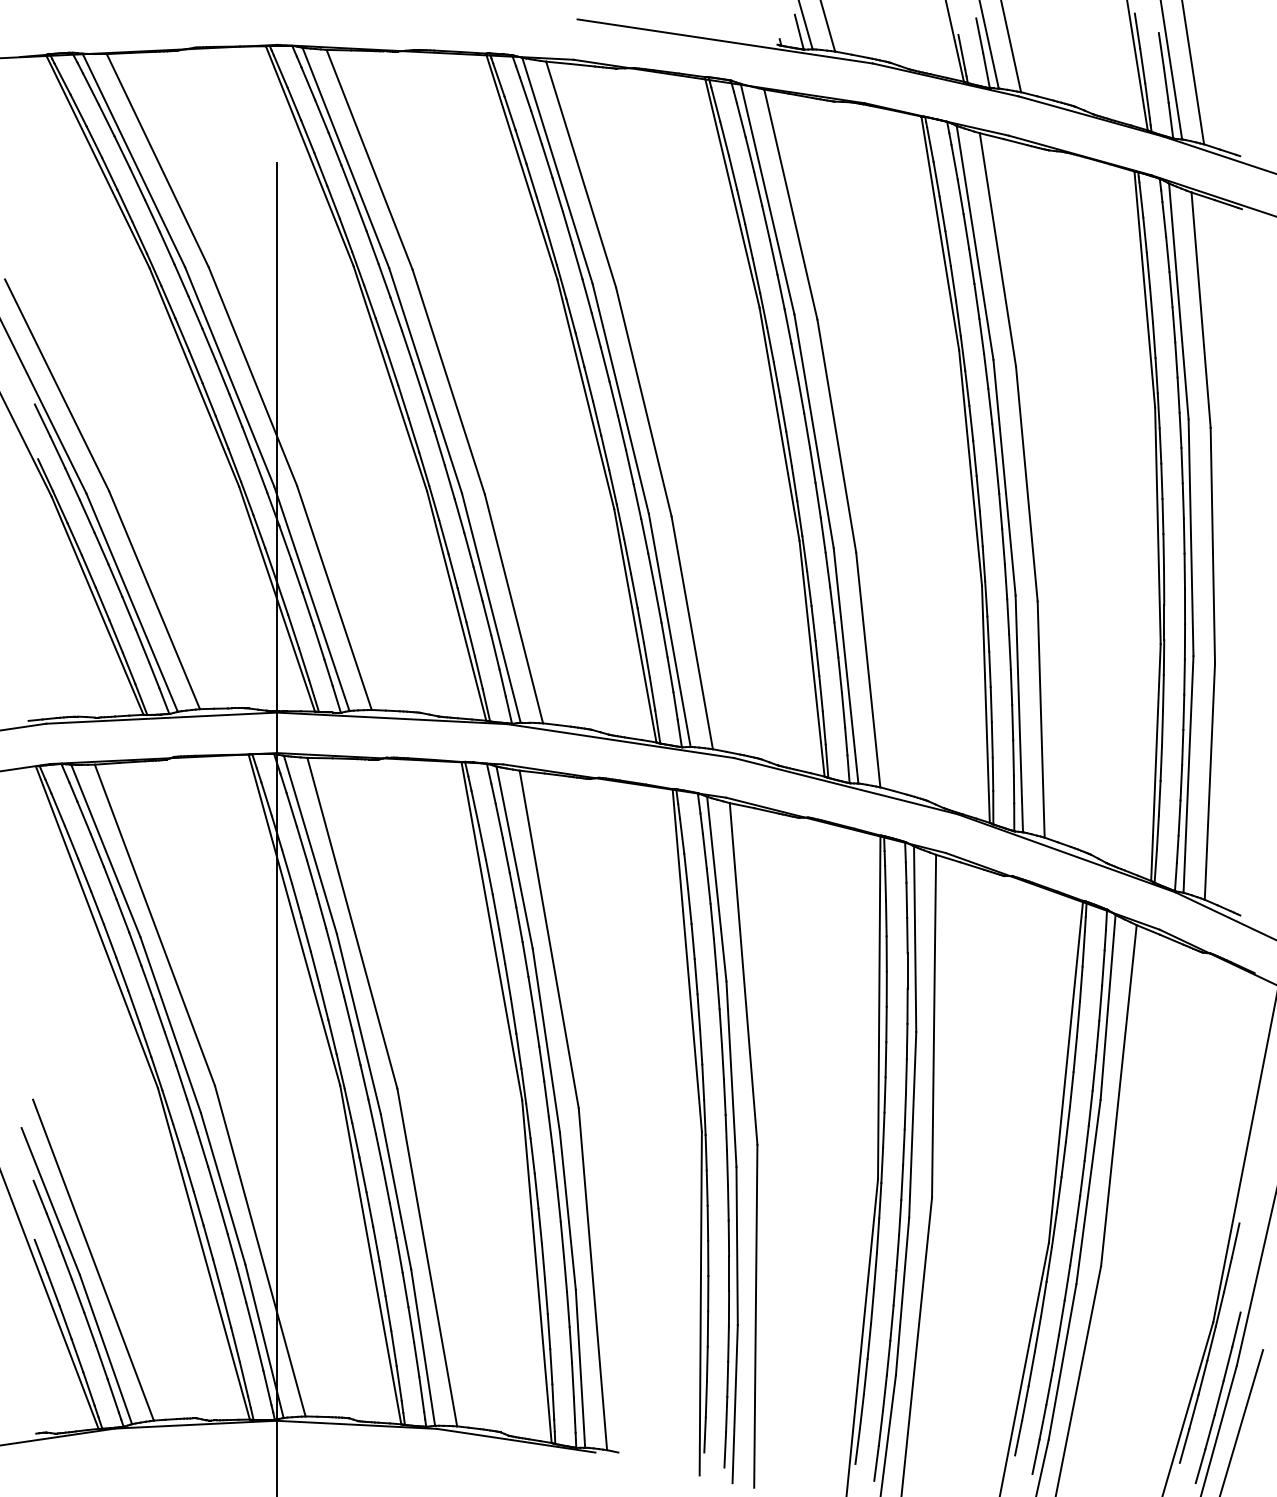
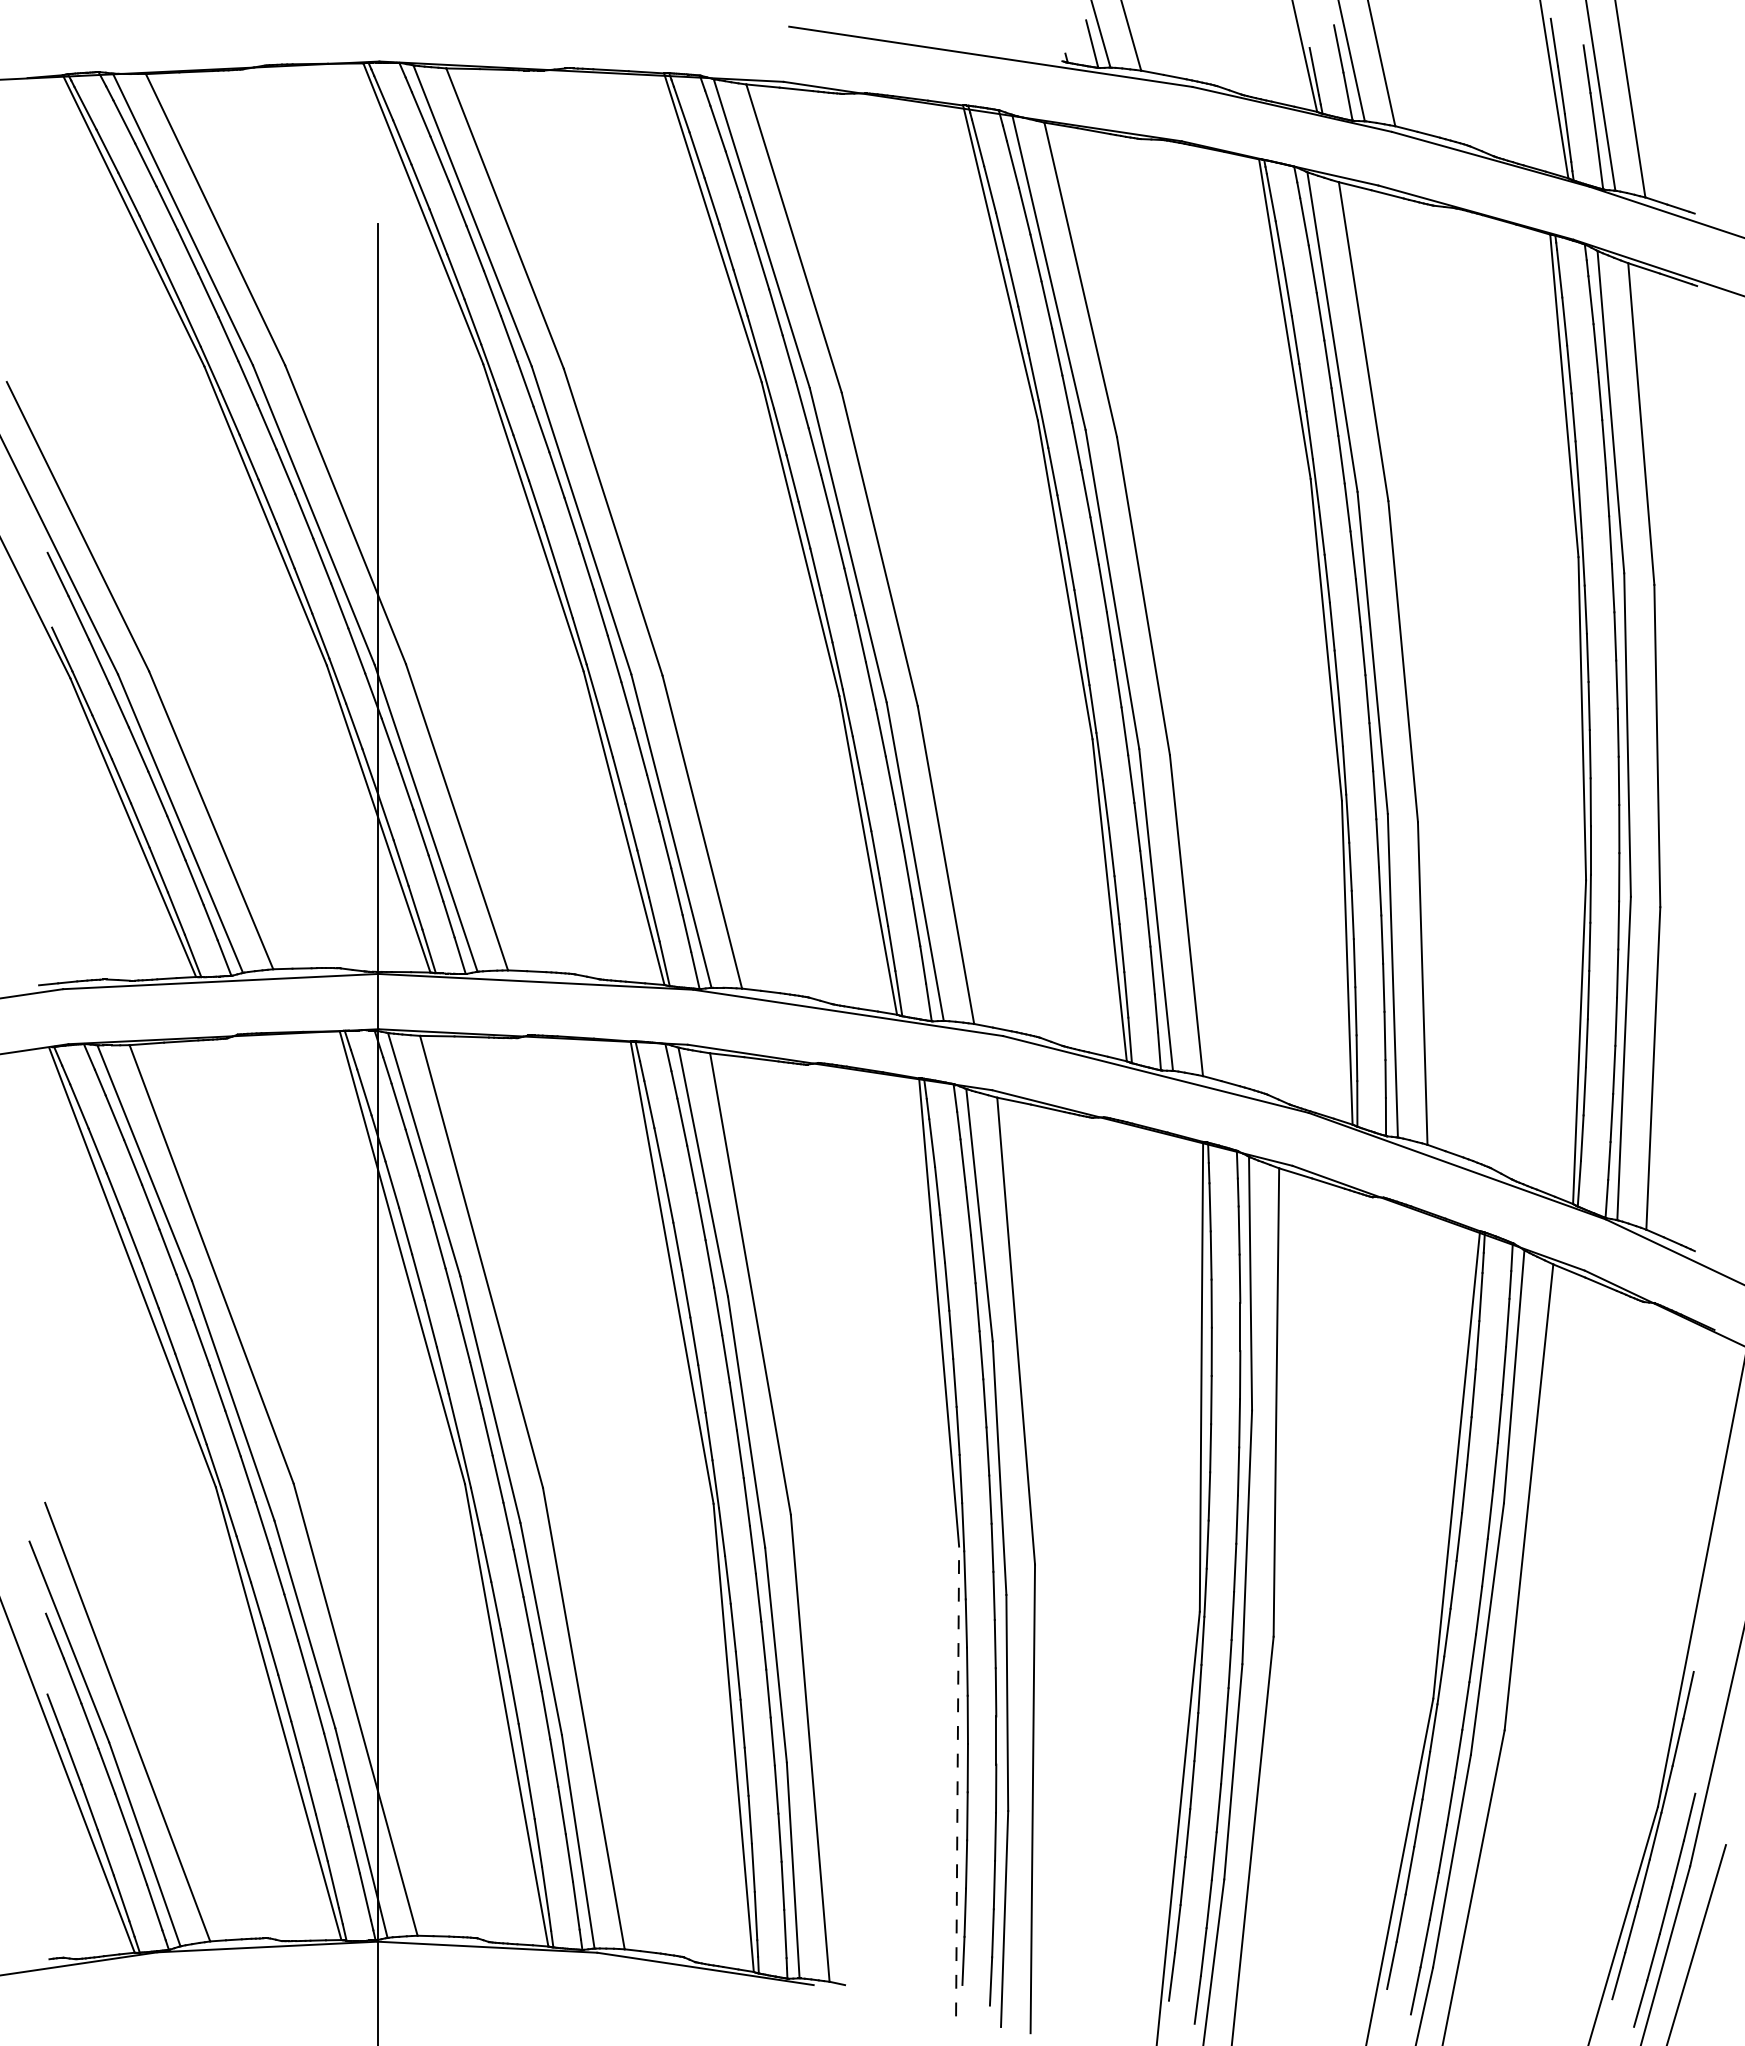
line: (700, 1303) -> (957, 1781), solid -> dashed

